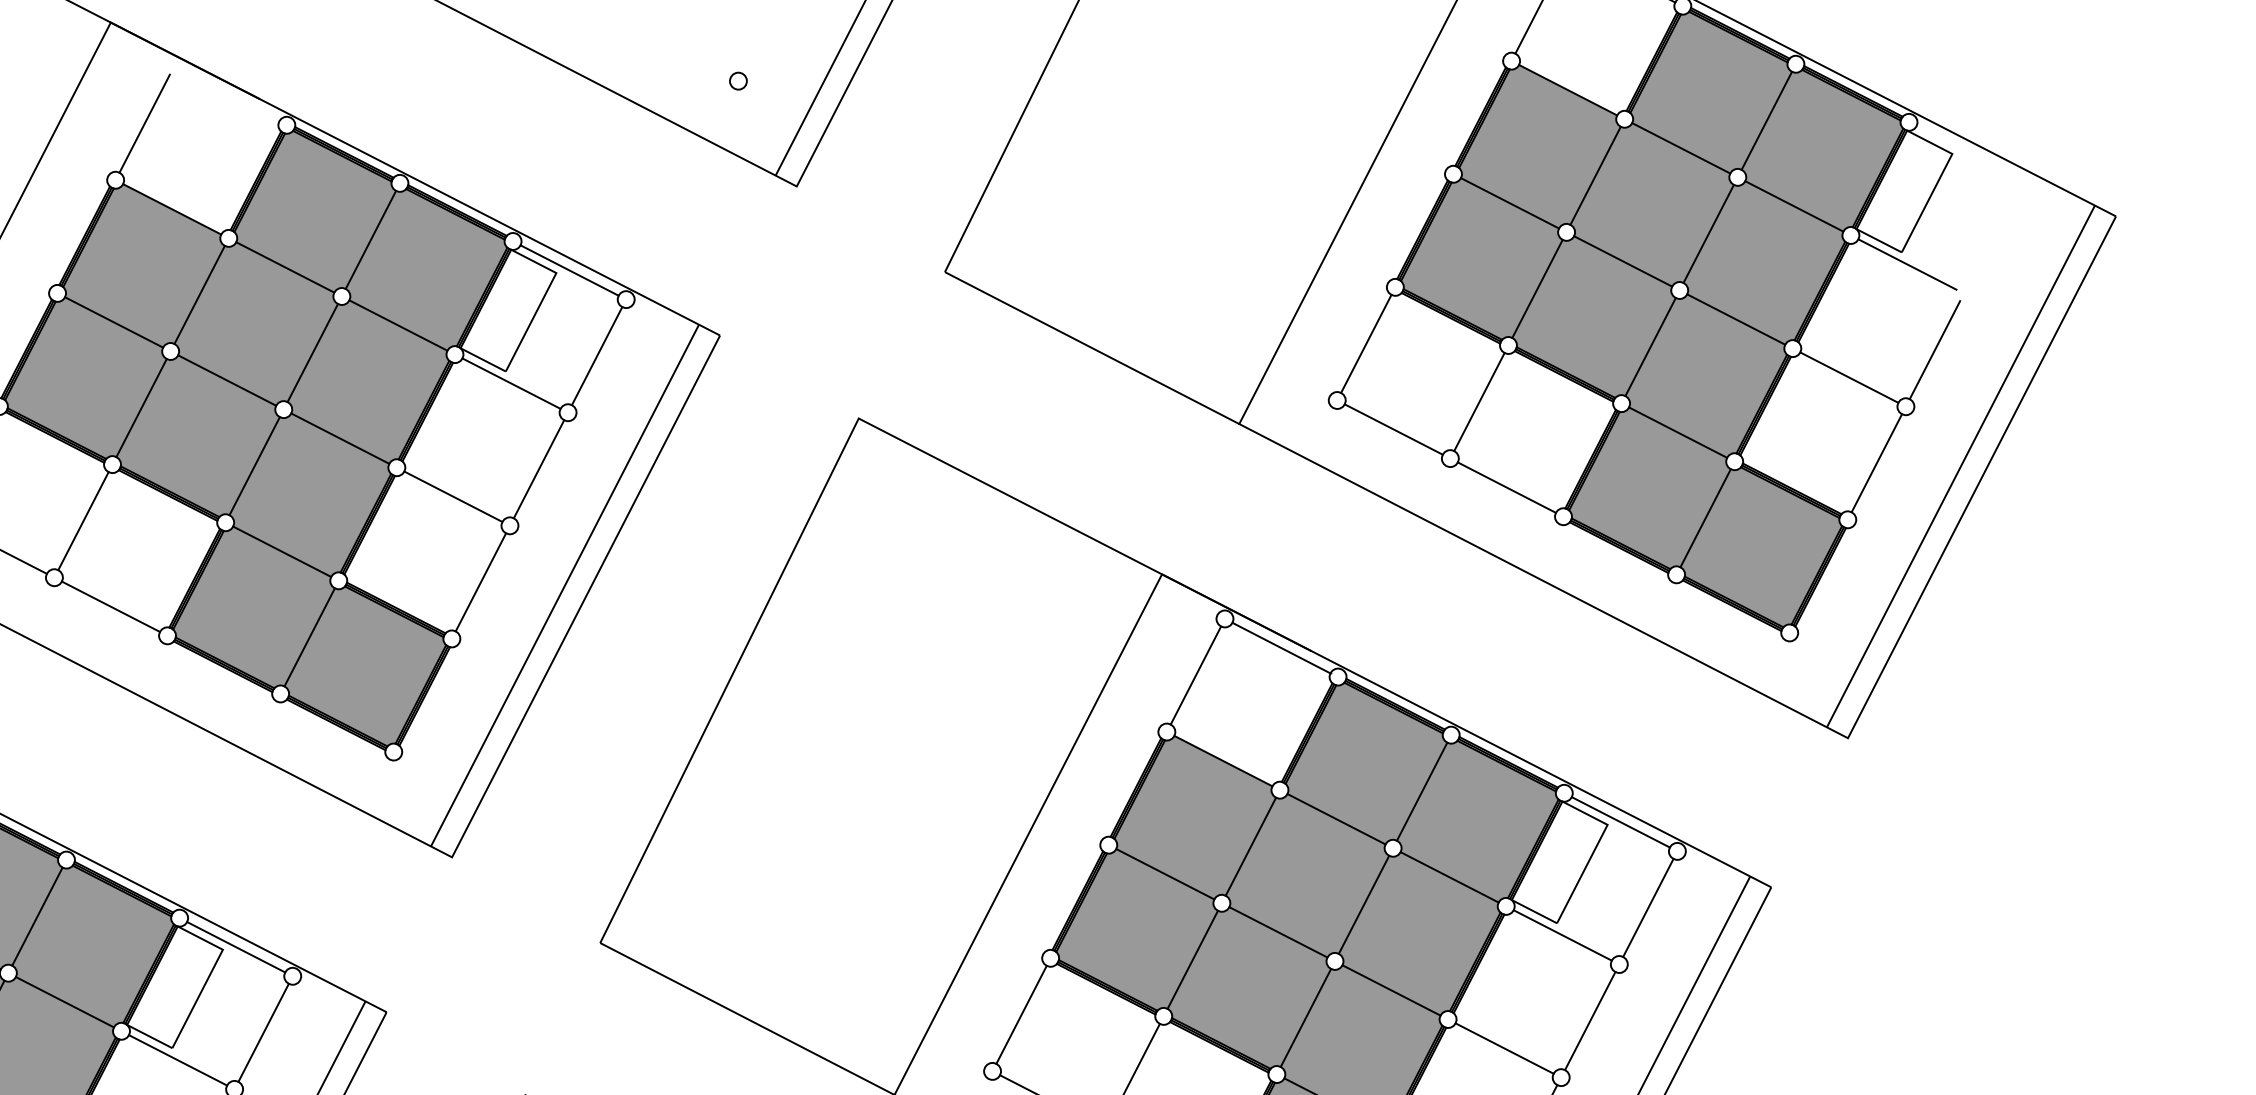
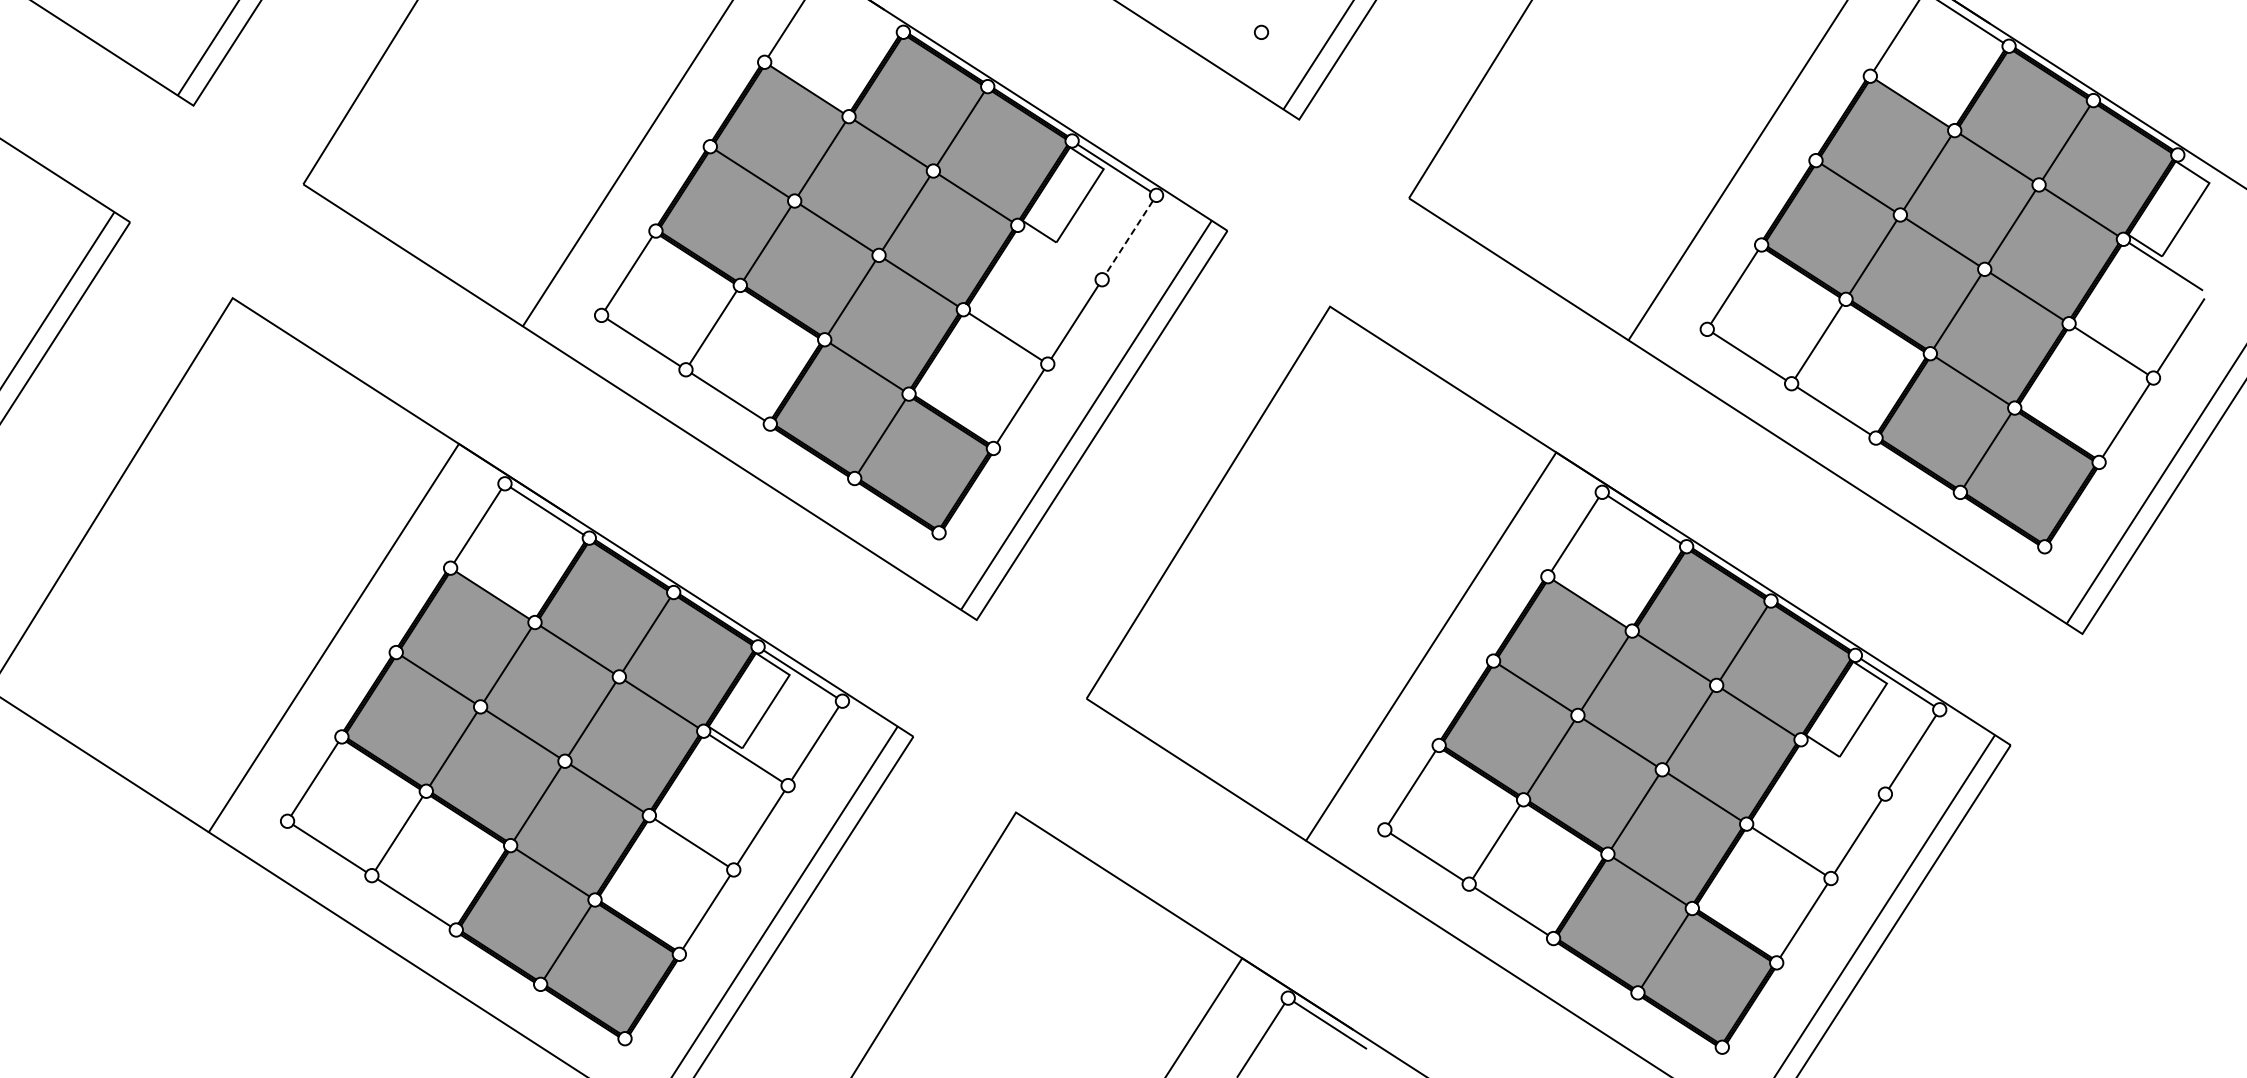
line: (597, 356) -> (1129, 237), solid -> dashed
line: (510, 383) -> (1059, 252), removed
line: (1561, 934) -> (1842, 766), removed

